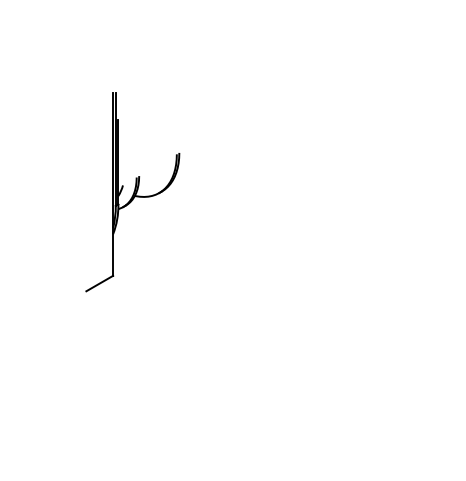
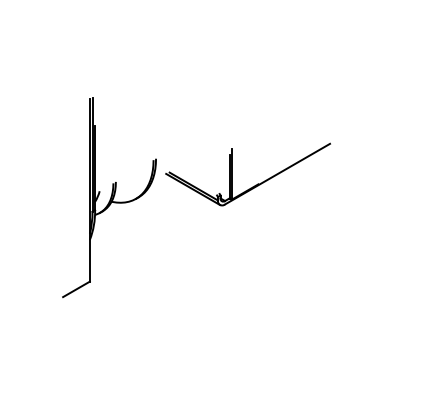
part: (277, 179) -> (254, 185), added

